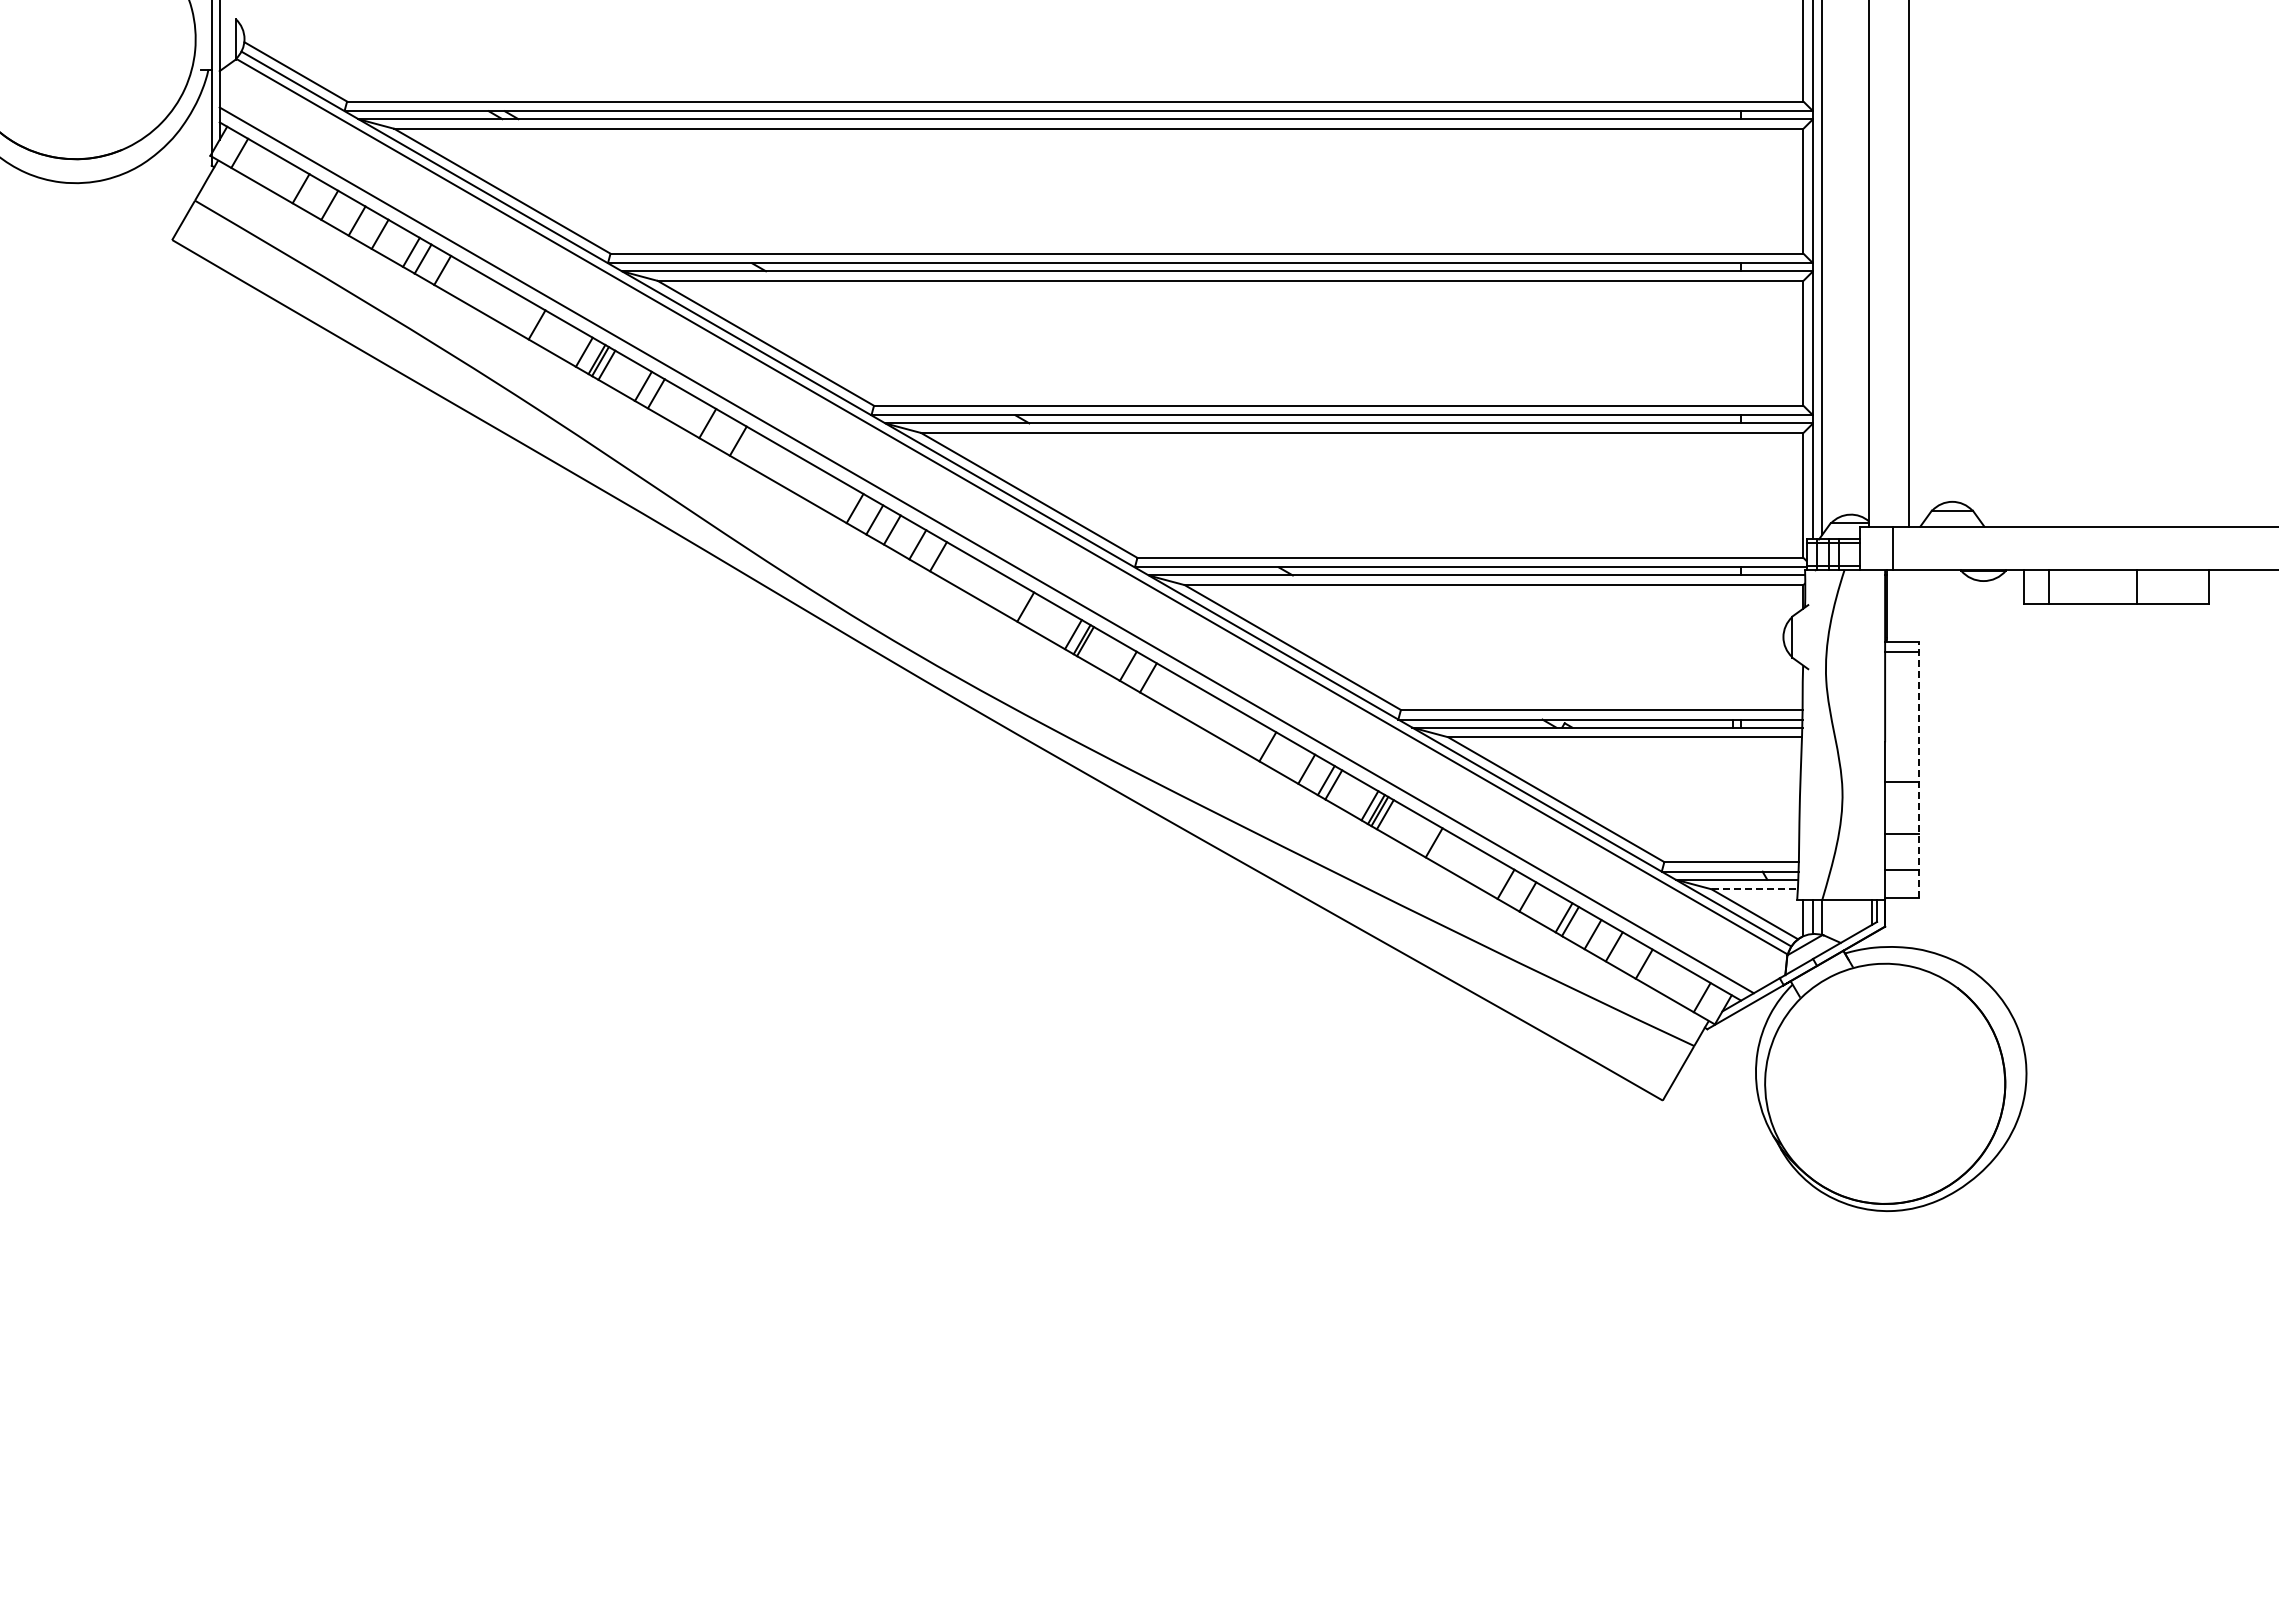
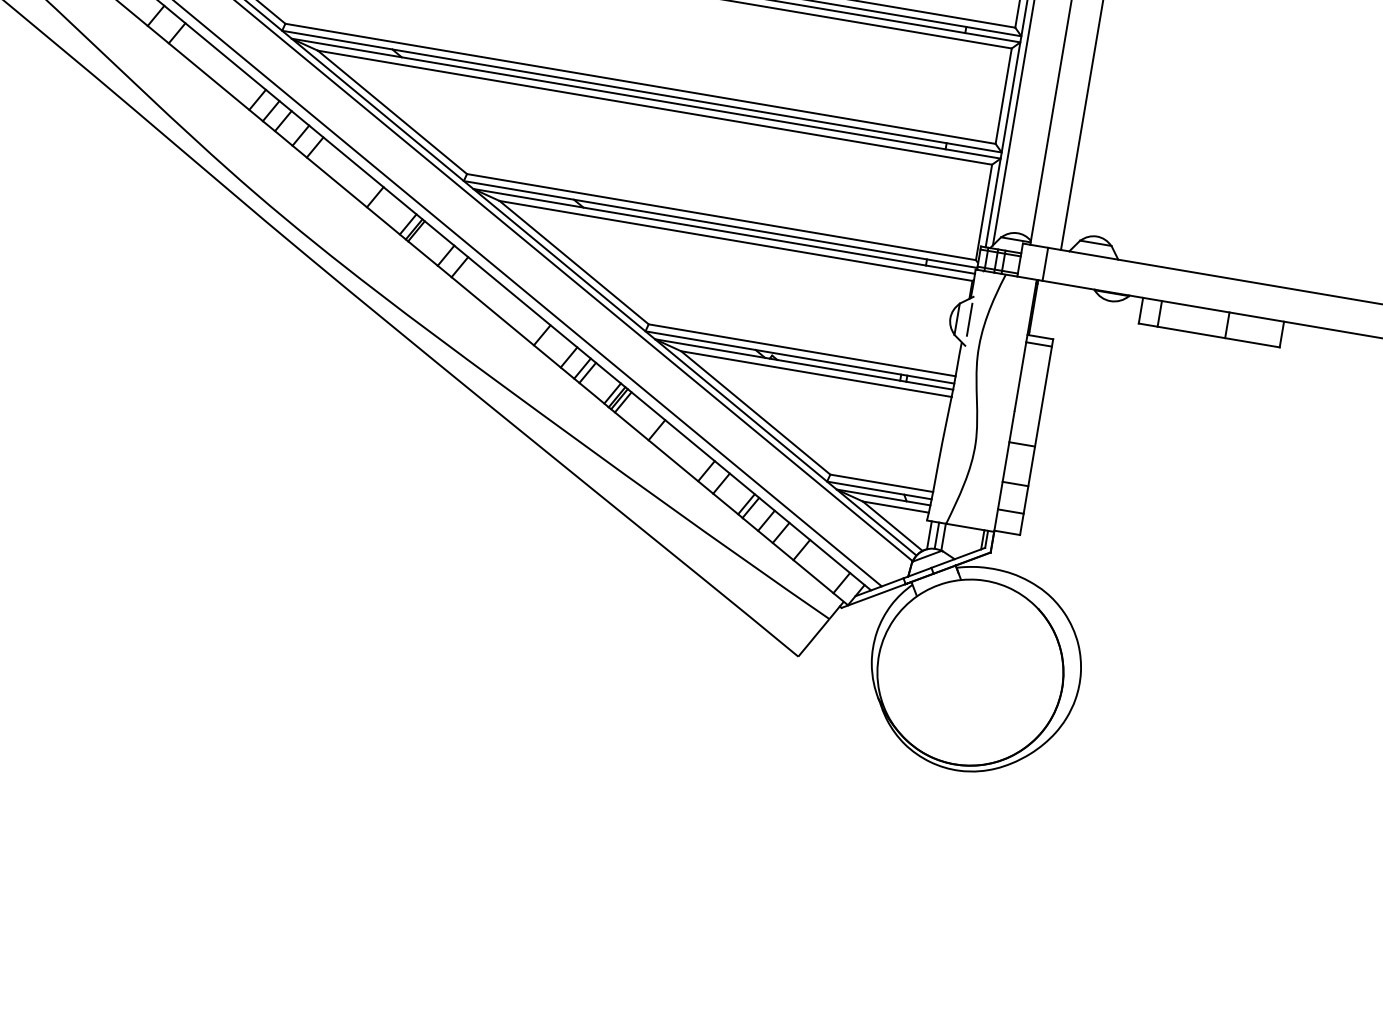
line: (1808, 635) -> (969, 320), added
line: (1918, 769) -> (1036, 436), dashed -> solid
line: (1755, 889) -> (896, 507), dashed -> solid

